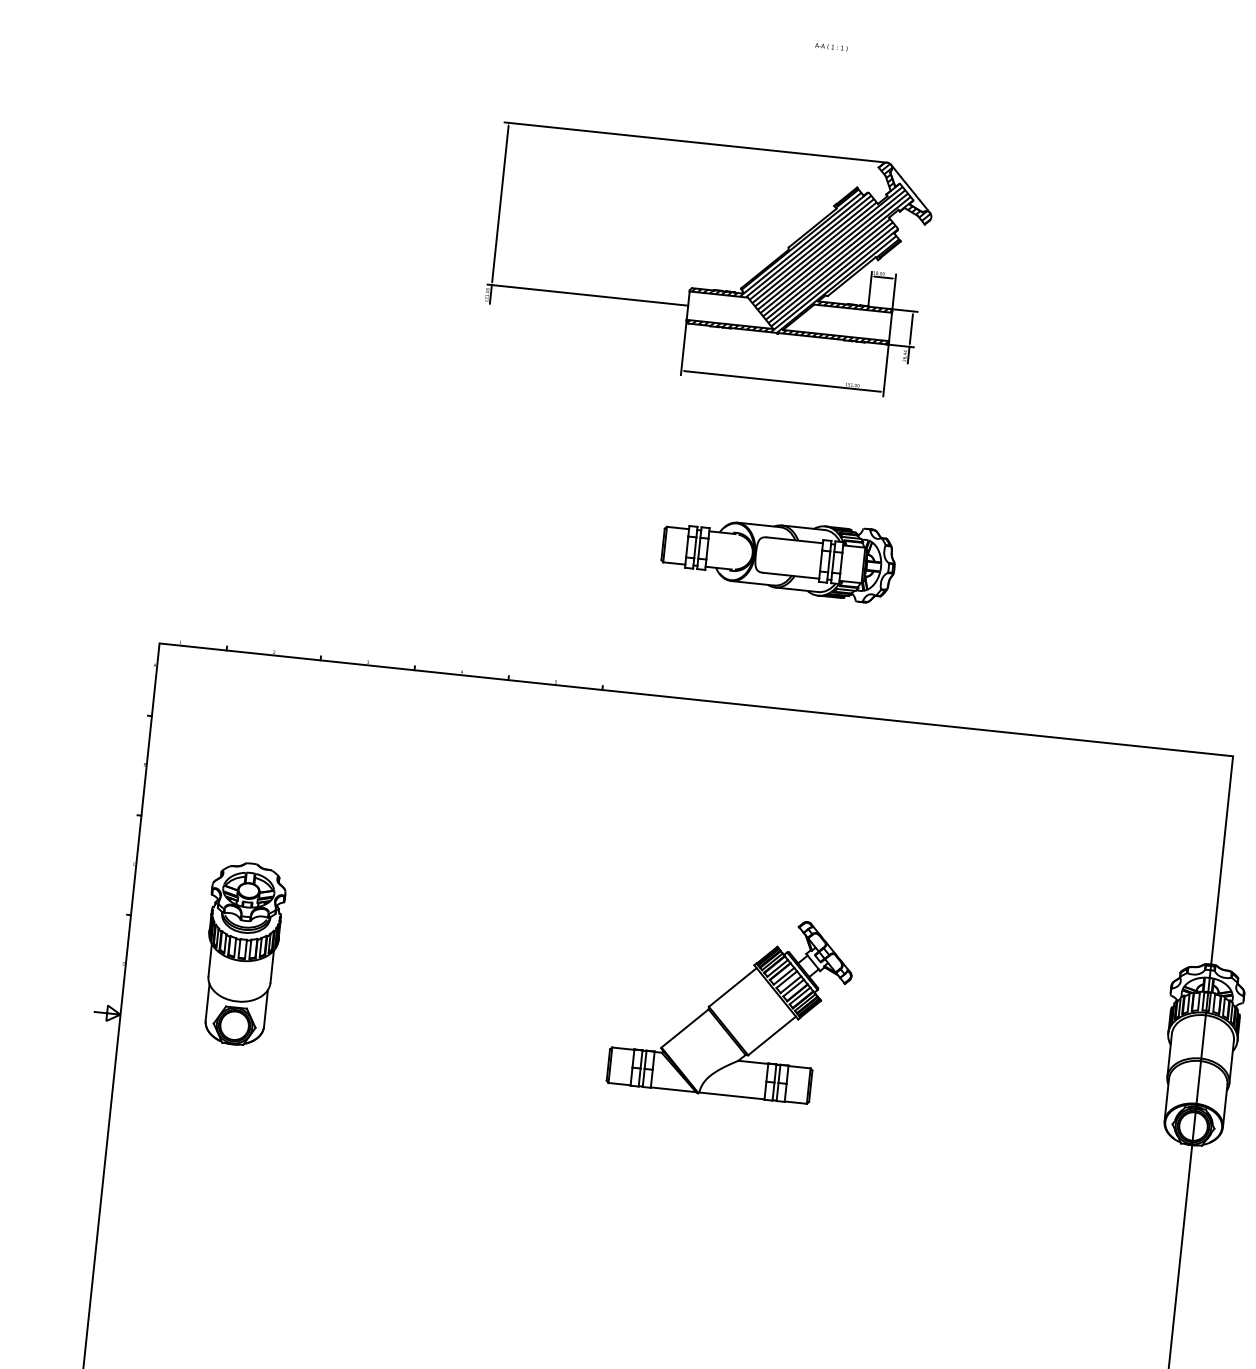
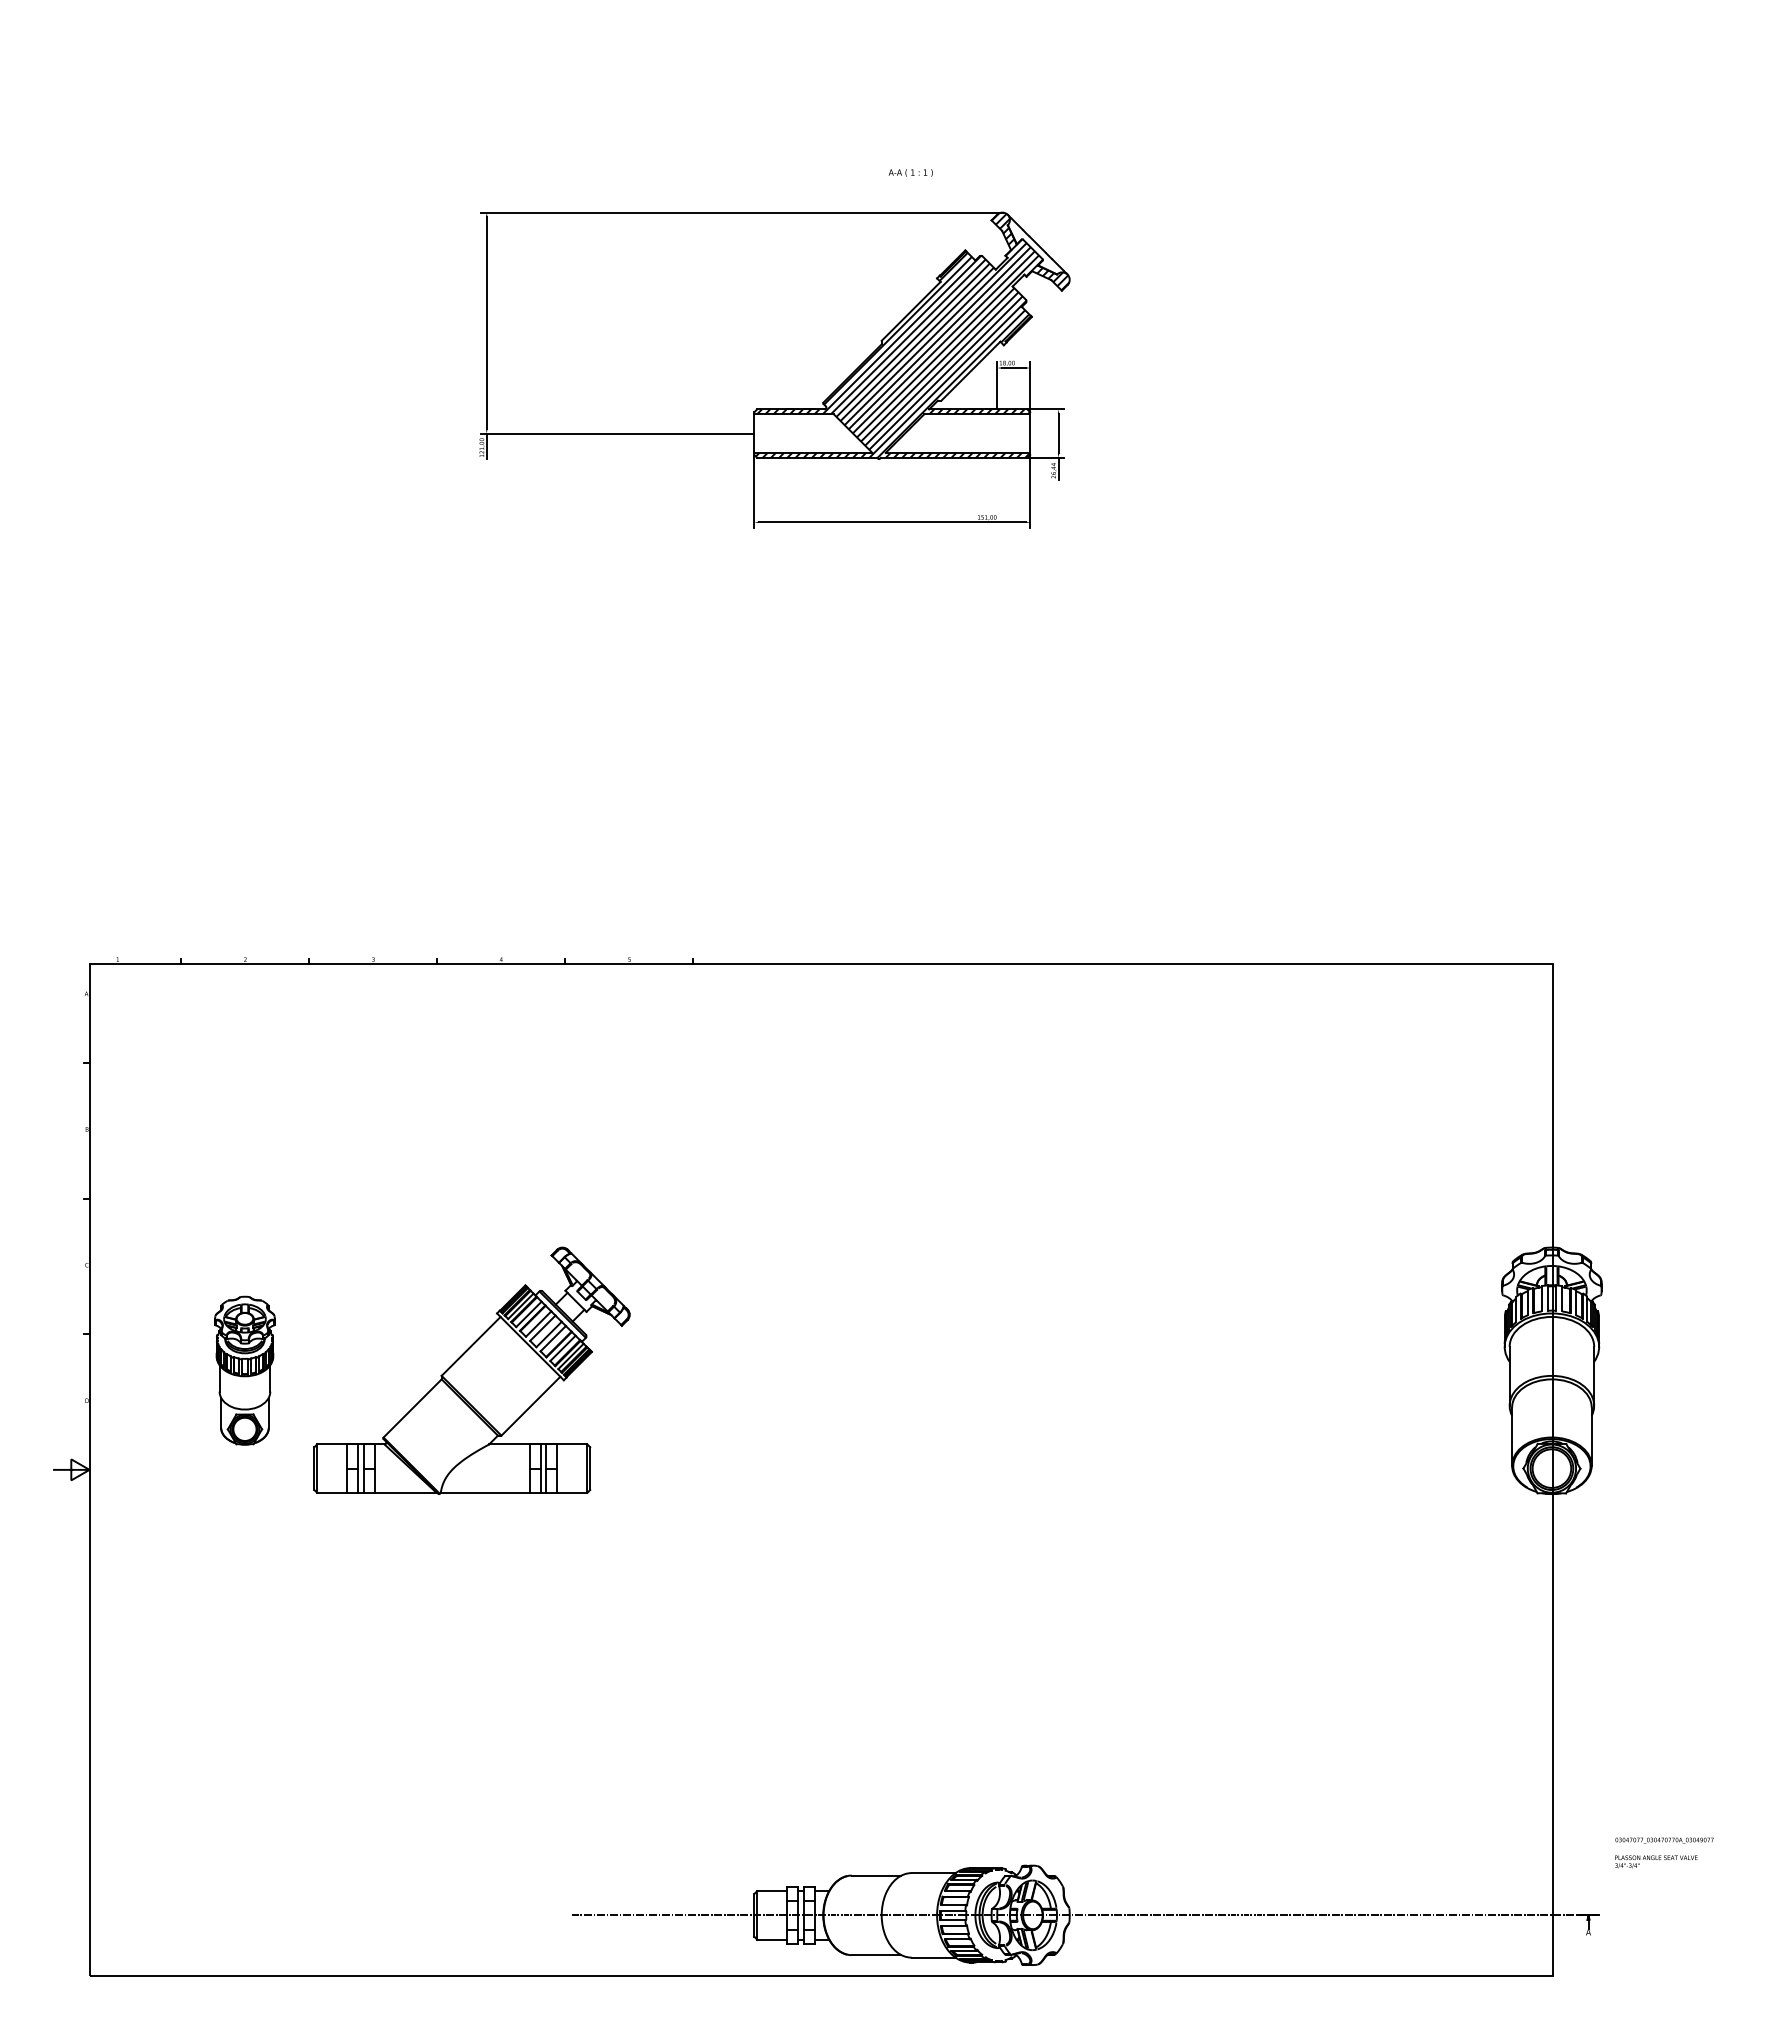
text: (831, 46) -> (910, 172), moved
part: (778, 556) -> (911, 758), removed
part: (241, 953) -> (244, 1370), size x0.6
part: (731, 1005) -> (471, 1370), moved

